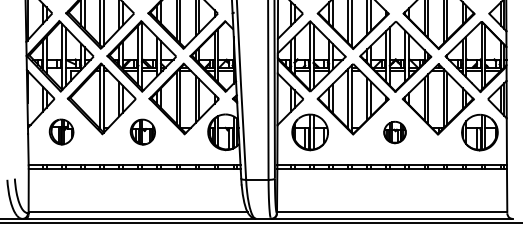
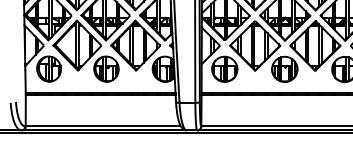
part: (61, 131) -> (48, 68), size x1.43
part: (142, 131) -> (106, 68), size x1.43
part: (394, 132) -> (284, 69), size x1.67

